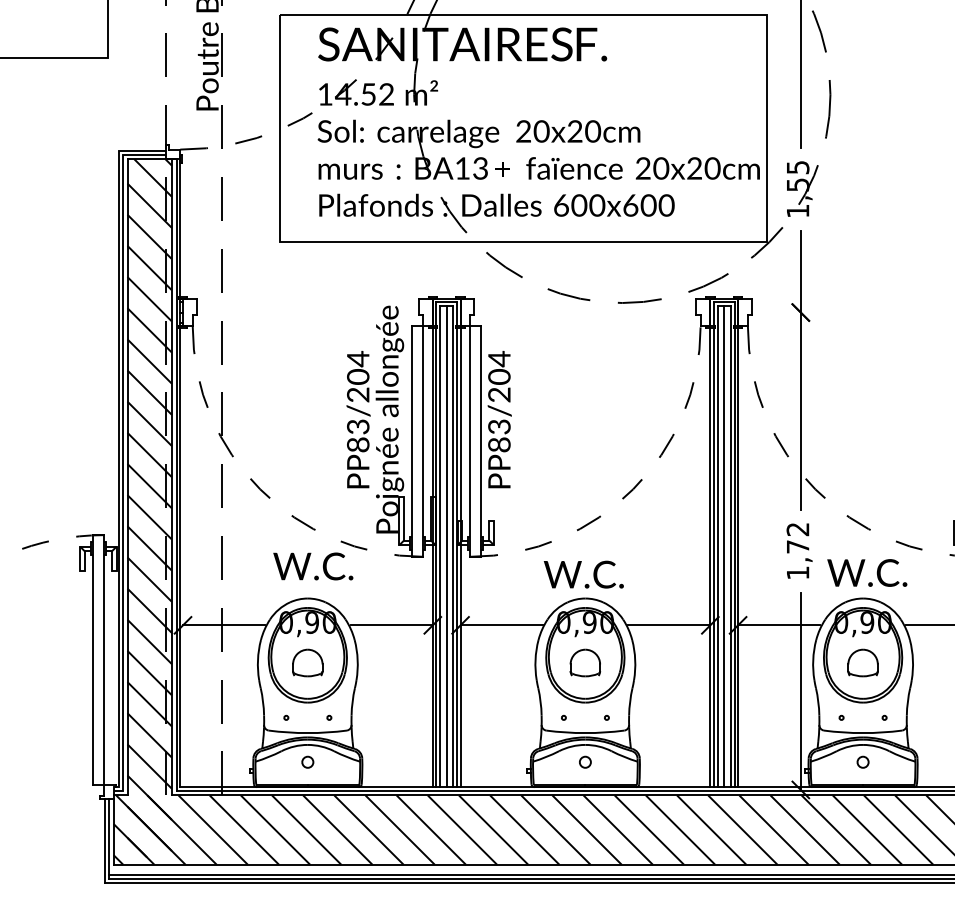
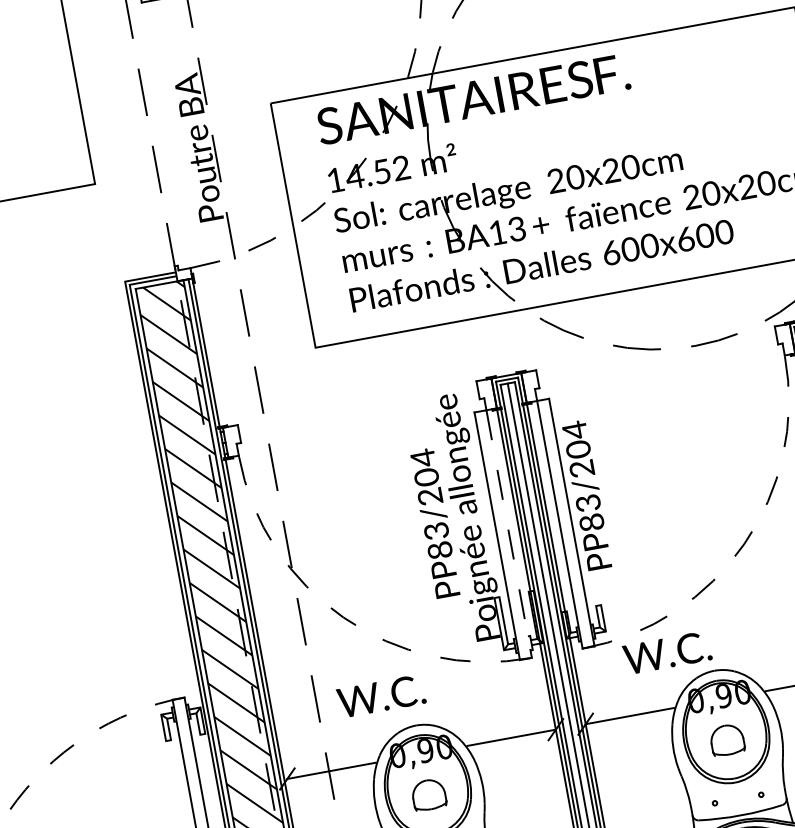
line: (423, 442) -> (509, 534), solid -> dashed
text: (313, 566) -> (381, 696), moved
text: (583, 574) -> (666, 652), moved

